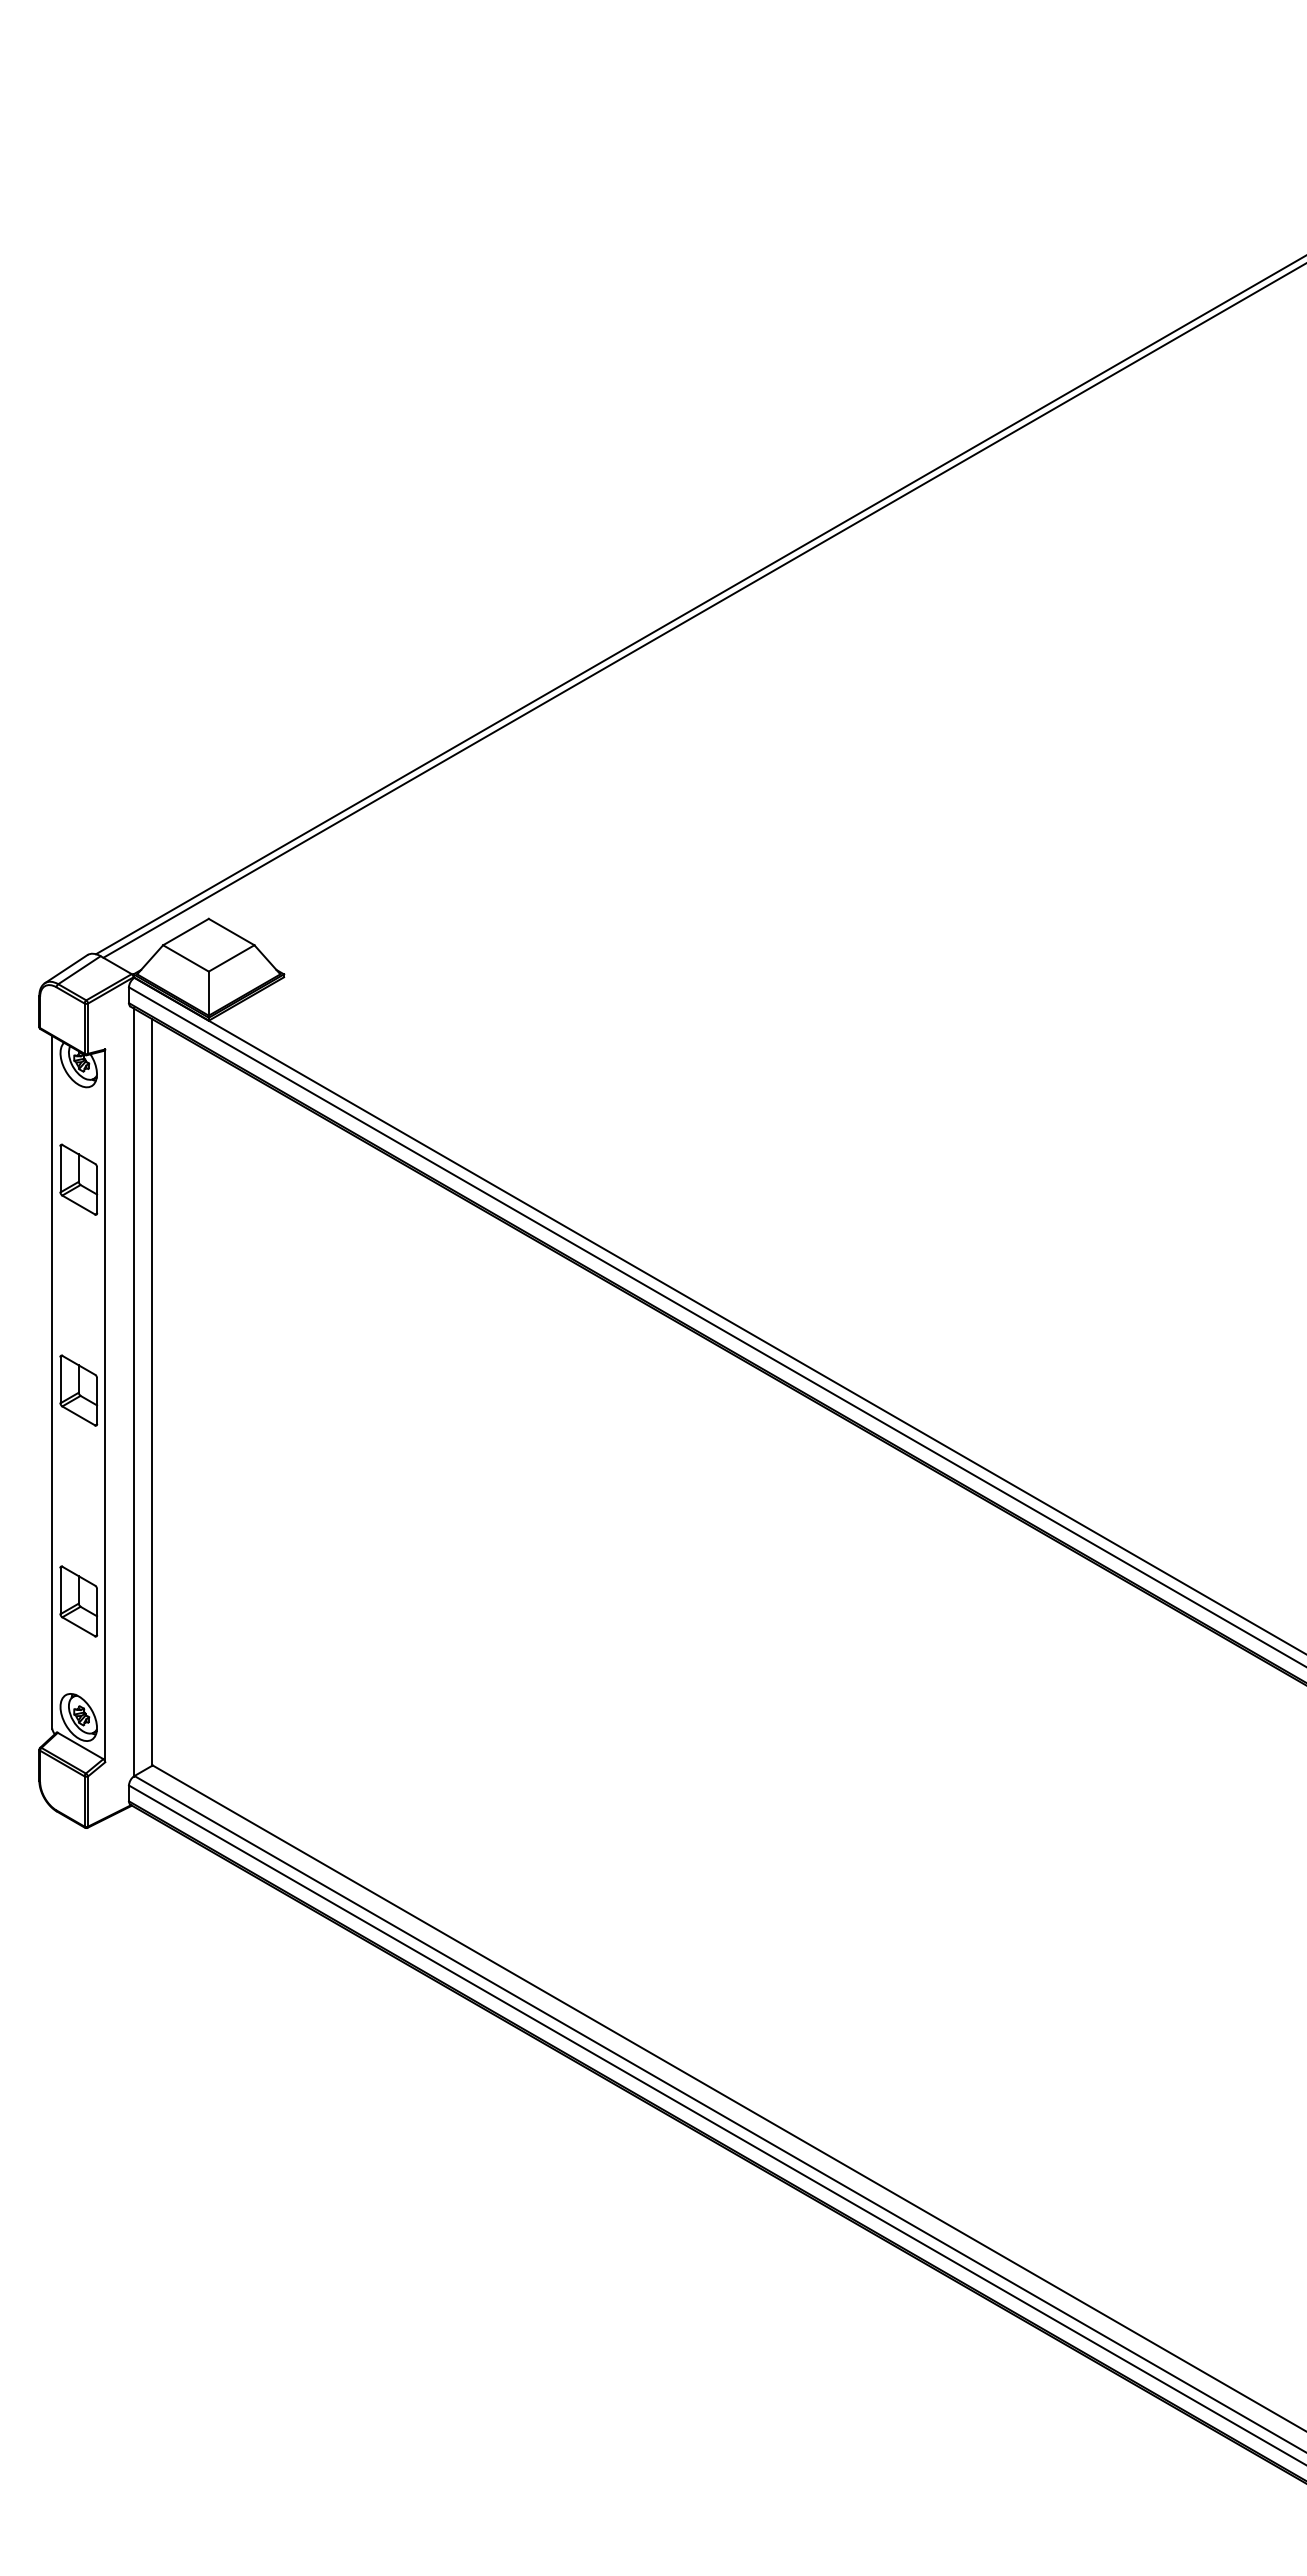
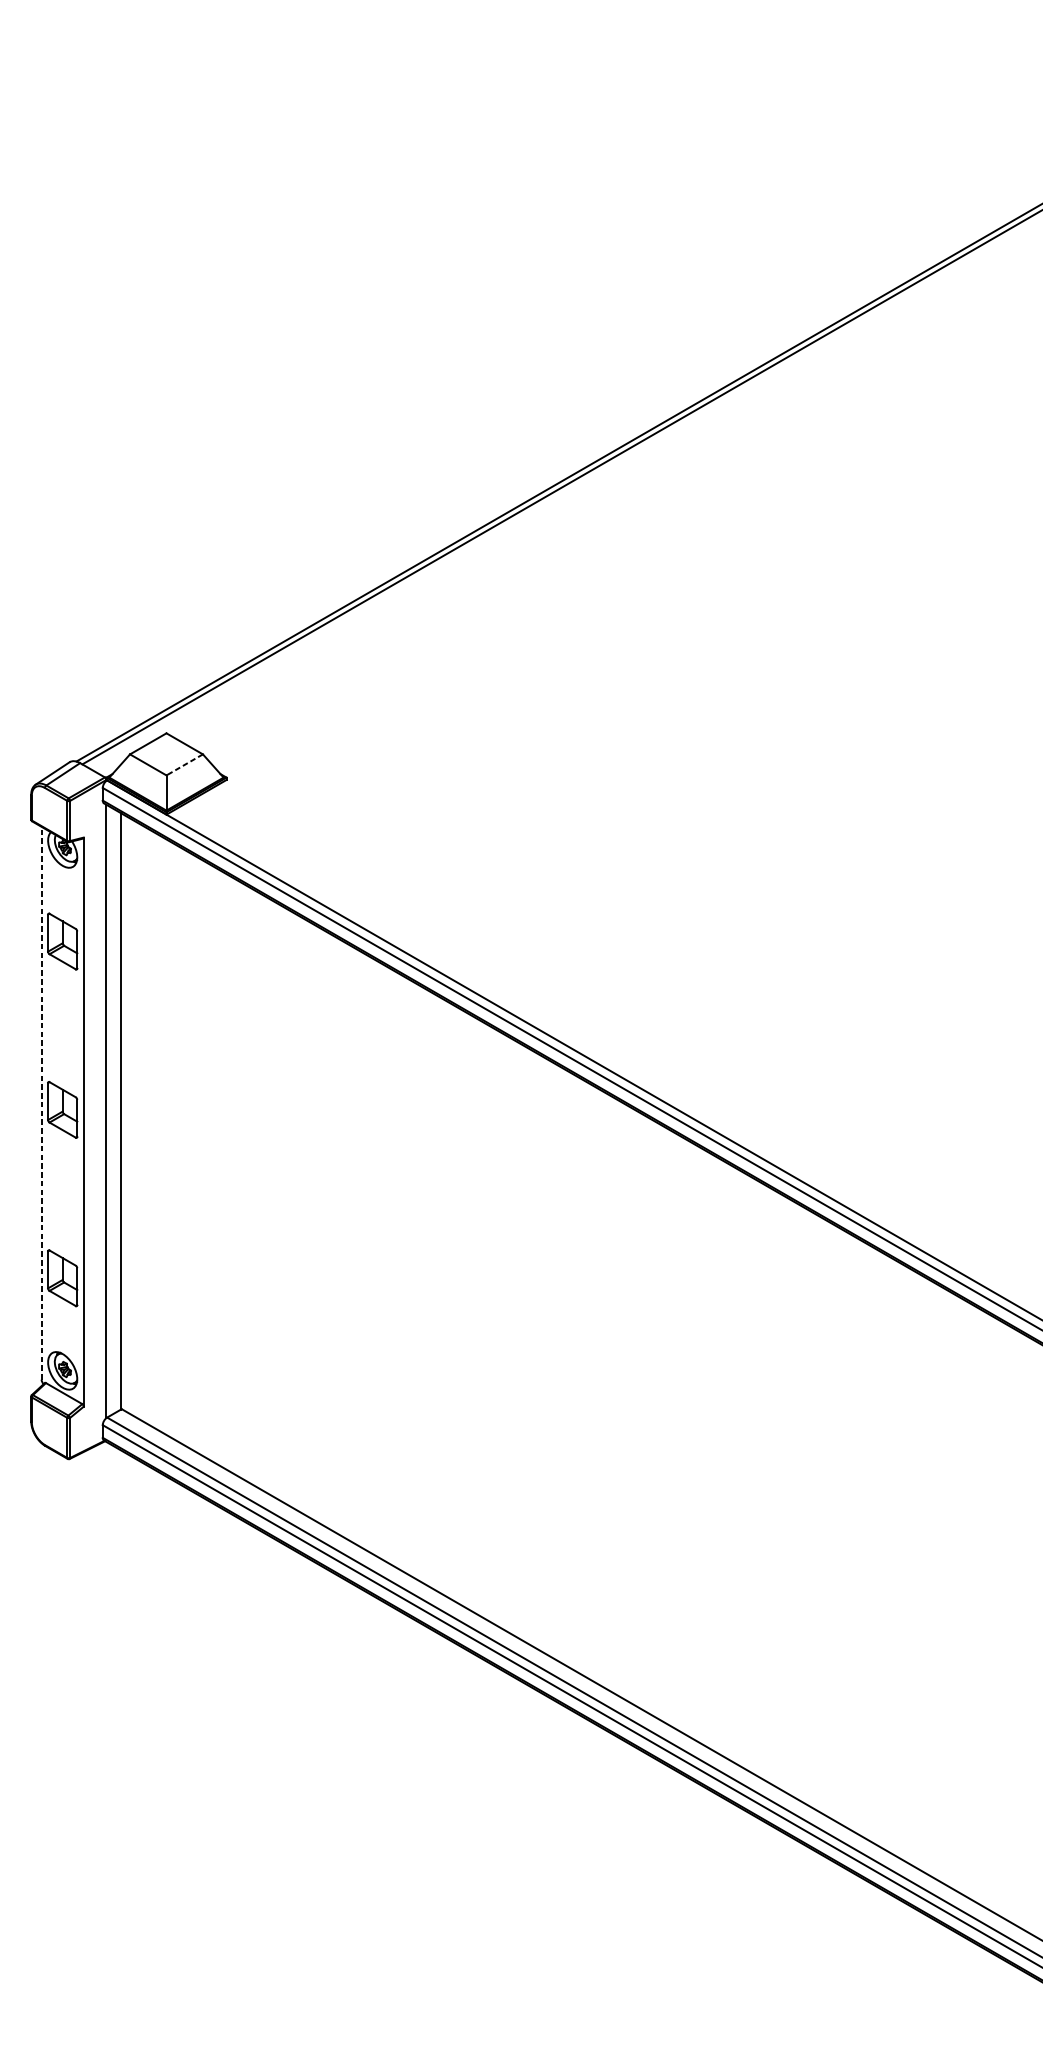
line: (231, 958) -> (184, 764), solid -> dashed
line: (52, 1381) -> (41, 1102), solid -> dashed

